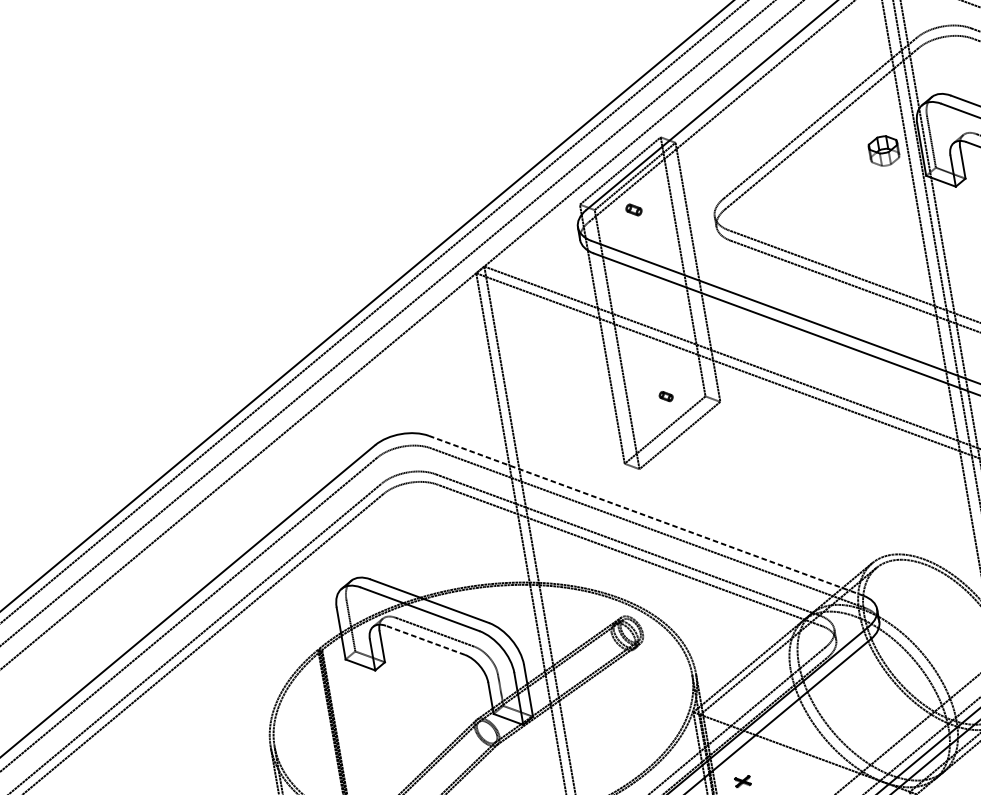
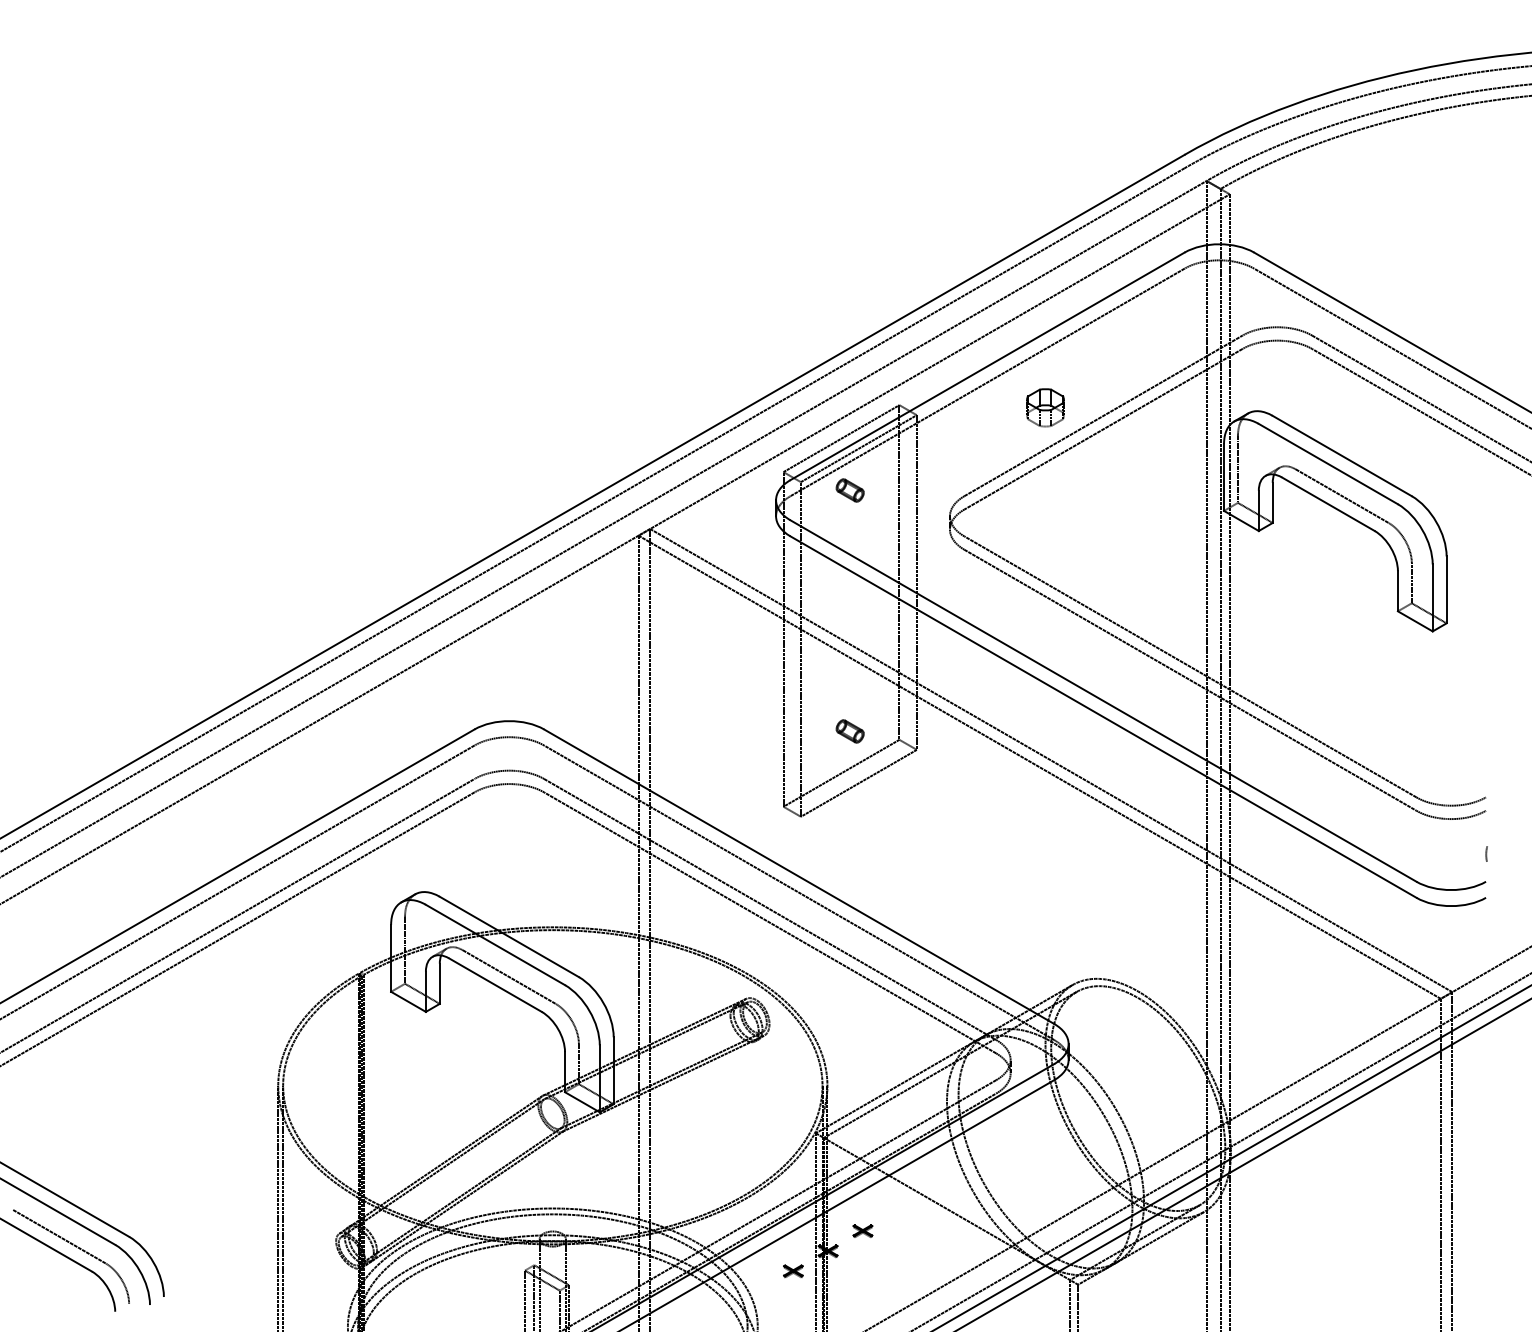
part: (883, 150) -> (1045, 407), moved
part: (633, 210) -> (849, 490), size x1.43
part: (665, 396) -> (849, 731), size x1.67
line: (646, 515) -> (799, 876), dashed -> solid
line: (425, 640) -> (495, 985), dashed -> solid

